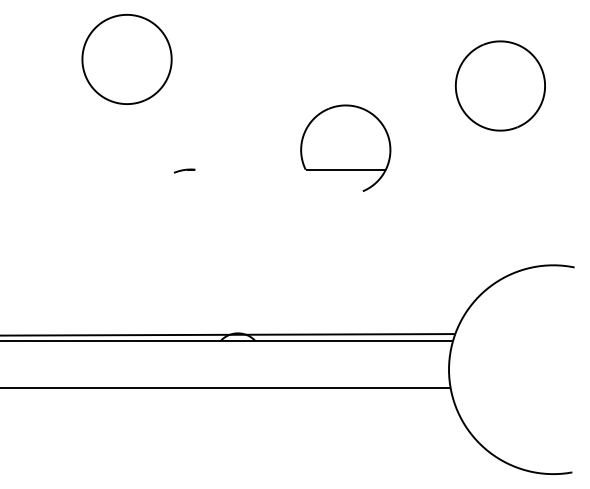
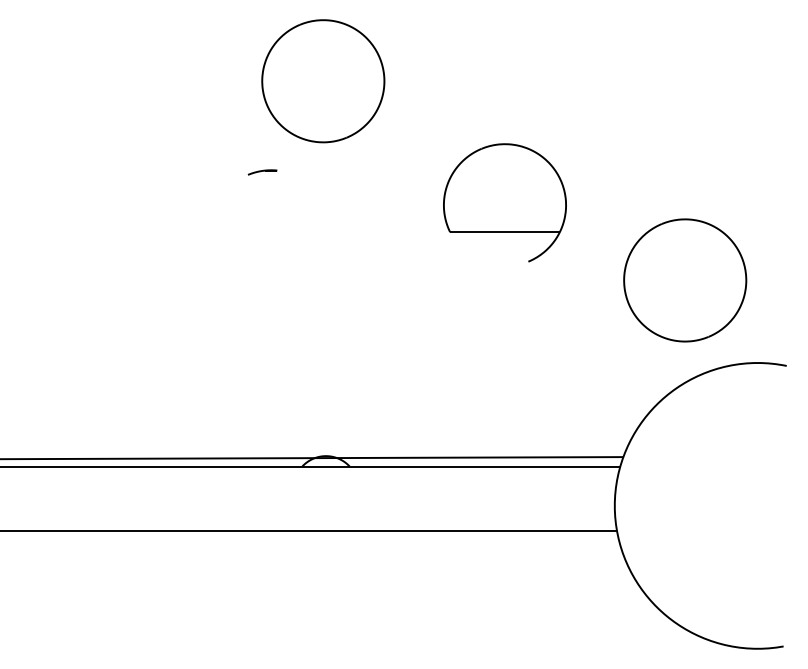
part: (126, 59) -> (322, 81), moved
part: (499, 85) -> (683, 279), moved
part: (345, 147) -> (504, 201), moved
line: (184, 170) -> (262, 171), moved

